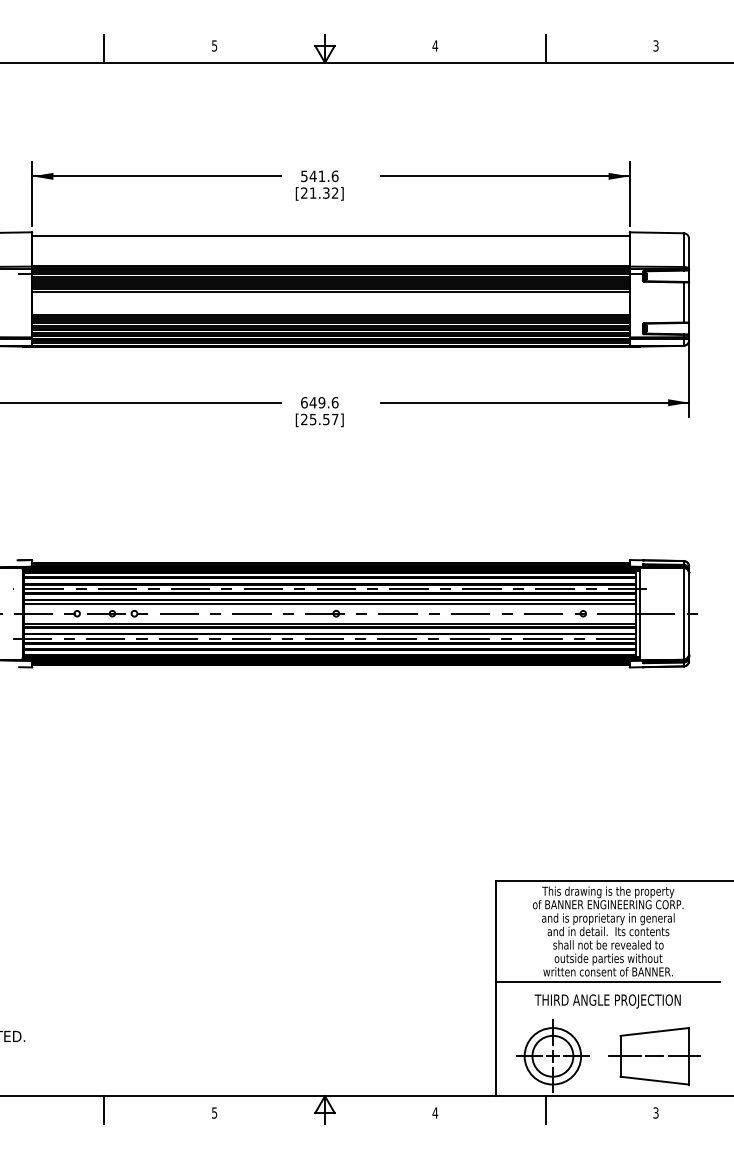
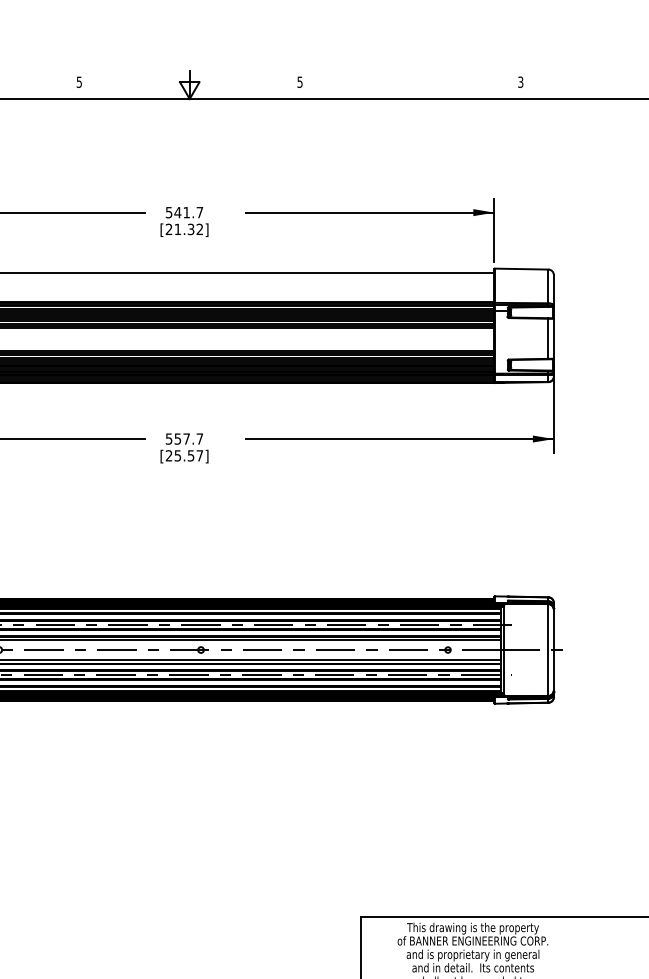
text: (435, 45) -> (300, 81), 4 -> 5
line: (545, 48) -> (410, 84), removed
text: (334, 176) -> (199, 212), 541.6 -> 541.7
text: (319, 402) -> (184, 438), 649.6 -> 557.7

